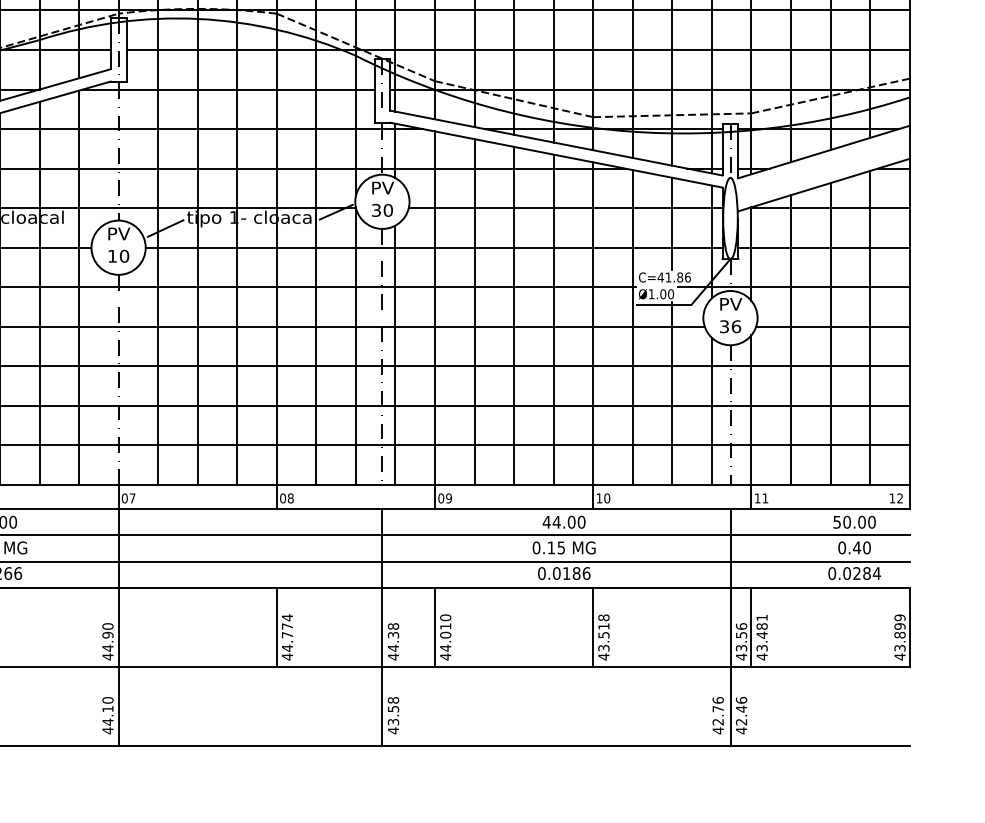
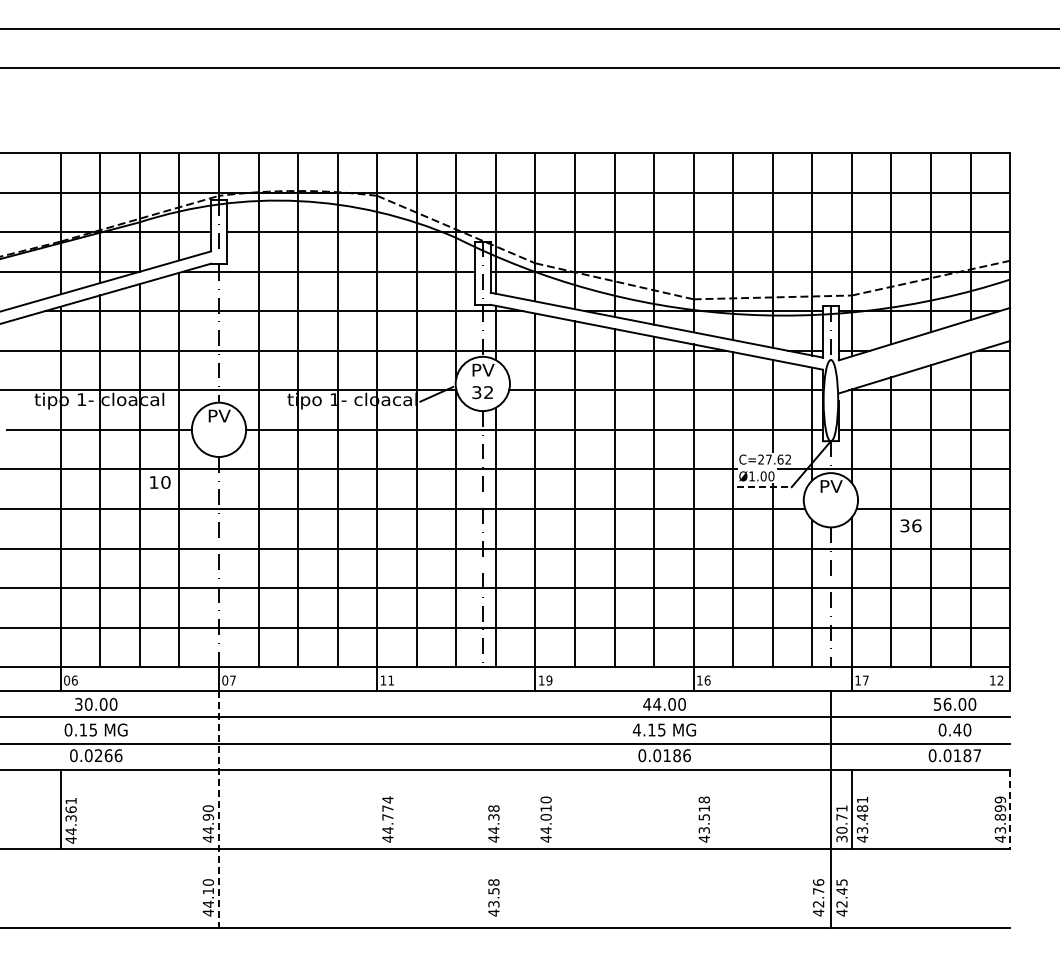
text: (388, 210) -> (488, 392), 30 -> 32
line: (165, 228) -> (265, 410), removed
text: (119, 256) -> (160, 482), moved
text: (674, 277) -> (774, 459), C=41.86 -> C=27.62
line: (664, 305) -> (764, 487), solid -> dashed
text: (730, 326) -> (910, 525), moved
text: (287, 498) -> (387, 680), 08 -> 11
text: (441, 498) -> (541, 680), 09 -> 19
text: (607, 498) -> (707, 680), 10 -> 16
text: (765, 498) -> (865, 680), 11 -> 17
text: (847, 522) -> (947, 704), 50.00 -> 56.00
text: (536, 547) -> (636, 729), 0.15 -> 4.15
text: (867, 573) -> (967, 755), 0.0284 -> 0.0187
line: (119, 627) -> (219, 809), solid -> dashed
line: (277, 627) -> (377, 809), removed
line: (382, 627) -> (482, 809), removed
line: (435, 627) -> (535, 809), removed
line: (593, 627) -> (693, 809), removed
line: (910, 627) -> (1010, 809), solid -> dashed
text: (741, 641) -> (841, 823), 43.56 -> 30.71
text: (741, 700) -> (841, 882), 42.46 -> 42.45

